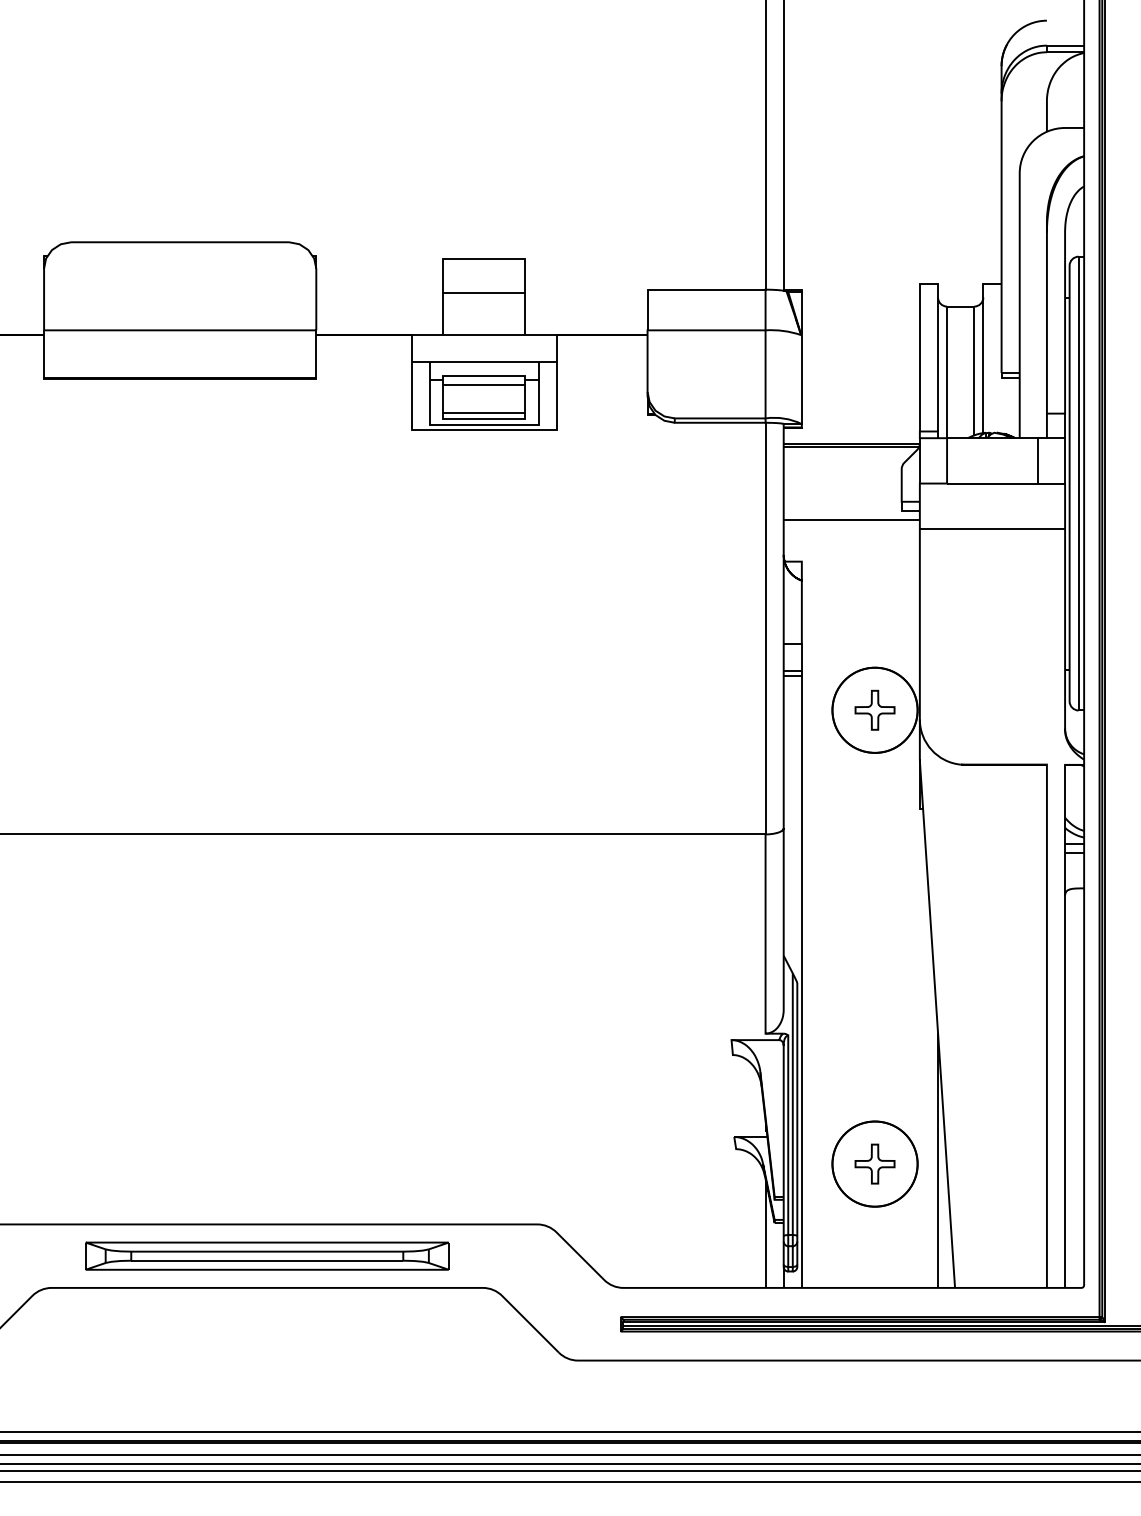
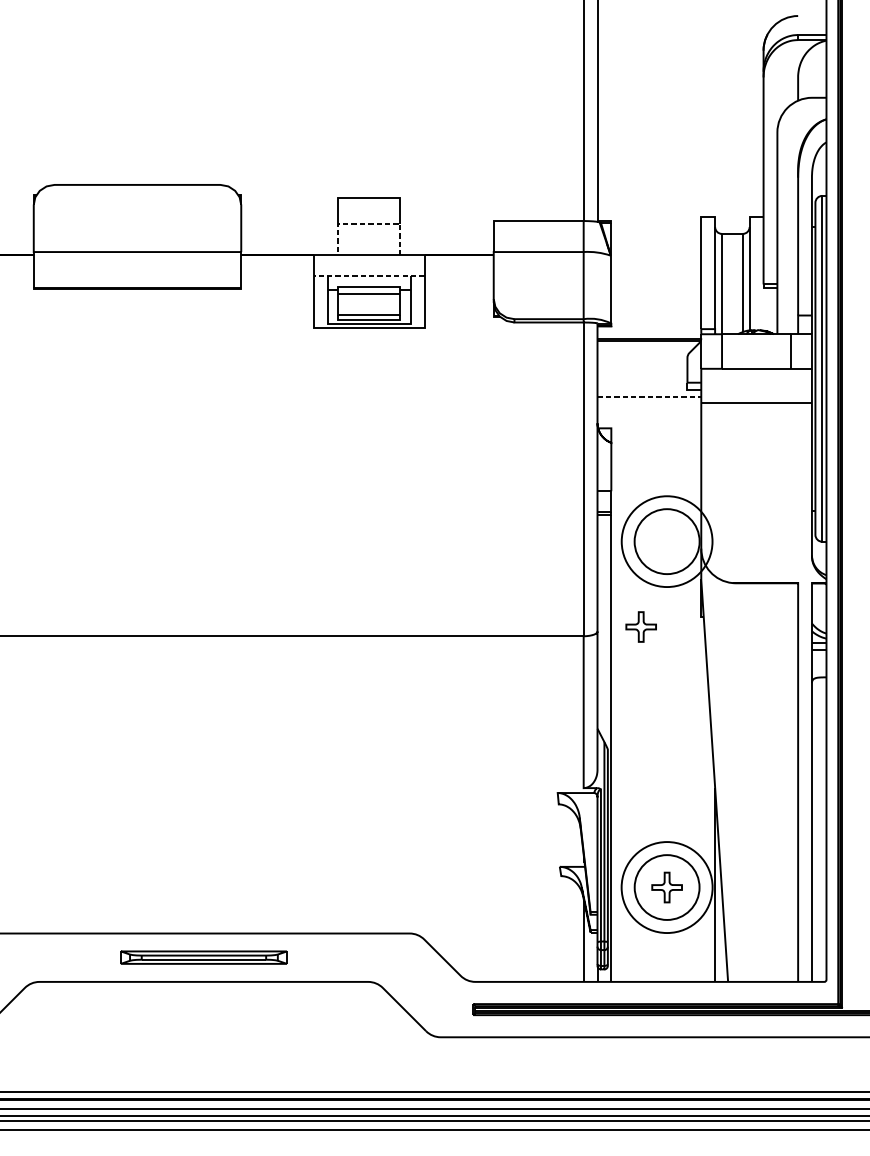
line: (484, 292) -> (369, 223), solid -> dashed
line: (483, 362) -> (368, 276), solid -> dashed
line: (852, 519) -> (649, 396), solid -> dashed
circle: (874, 709) -> (666, 541), size x1.4
part: (874, 709) -> (640, 626), moved
circle: (874, 1163) -> (666, 887), size x1.4
part: (267, 1255) -> (204, 957), size x0.6

